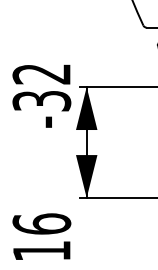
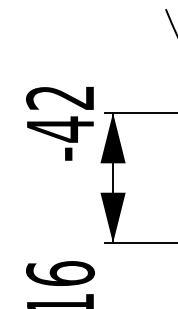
text: (41, 101) -> (59, 129), -32 -> -42

